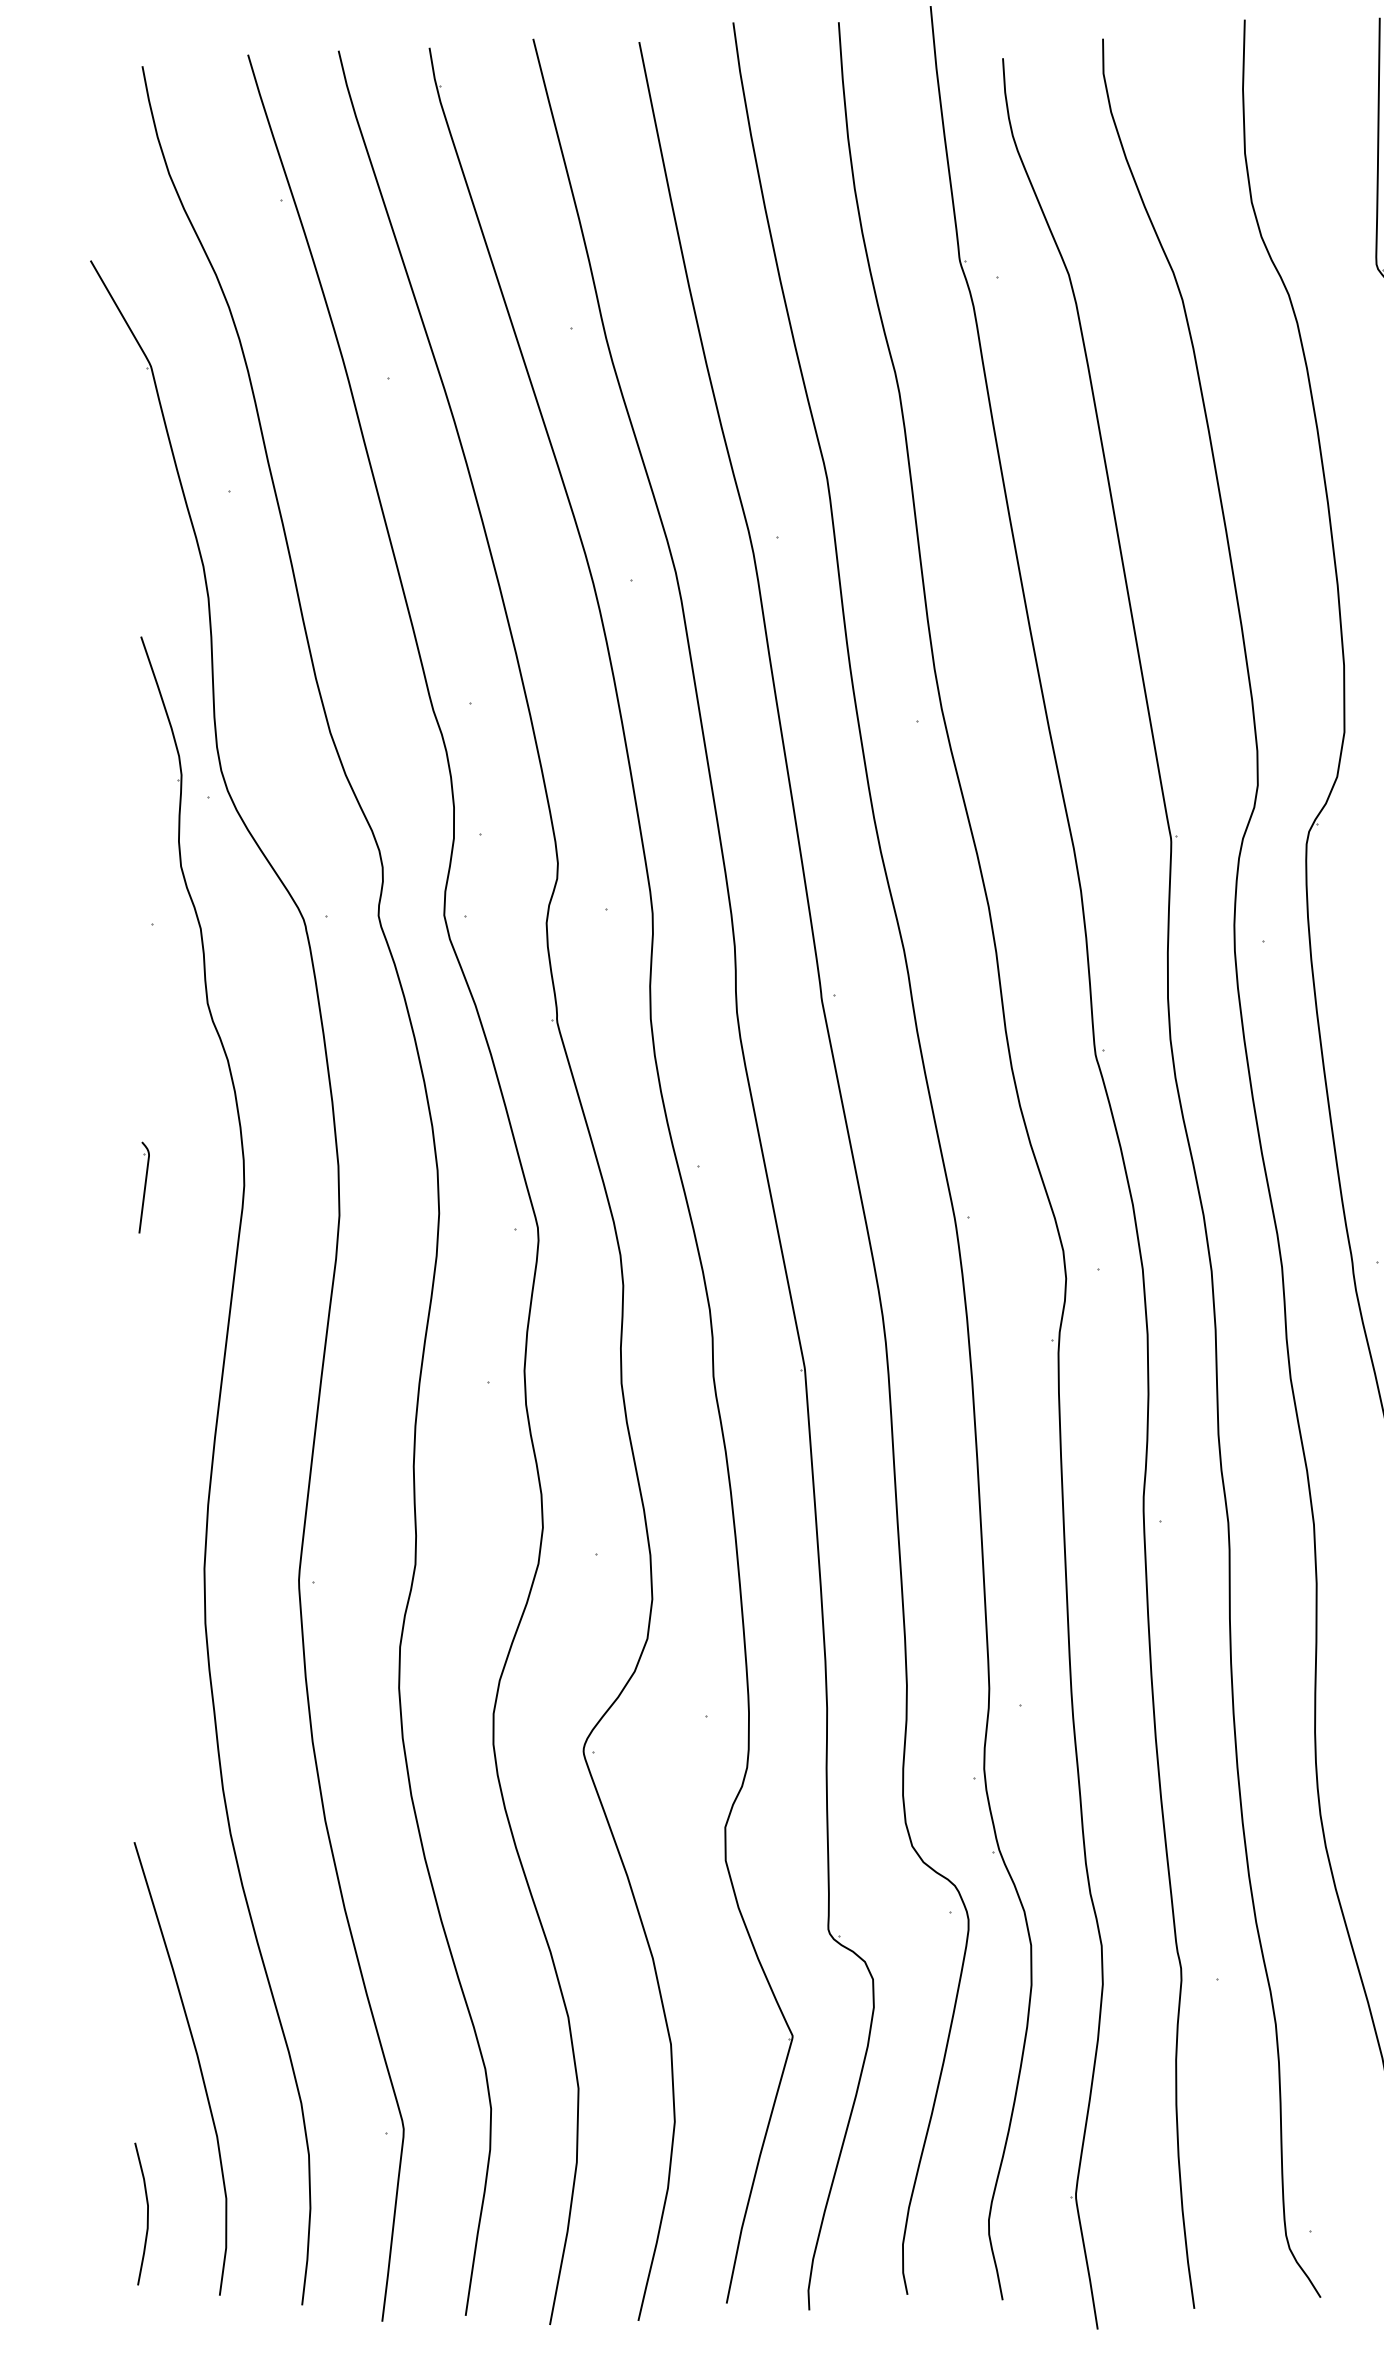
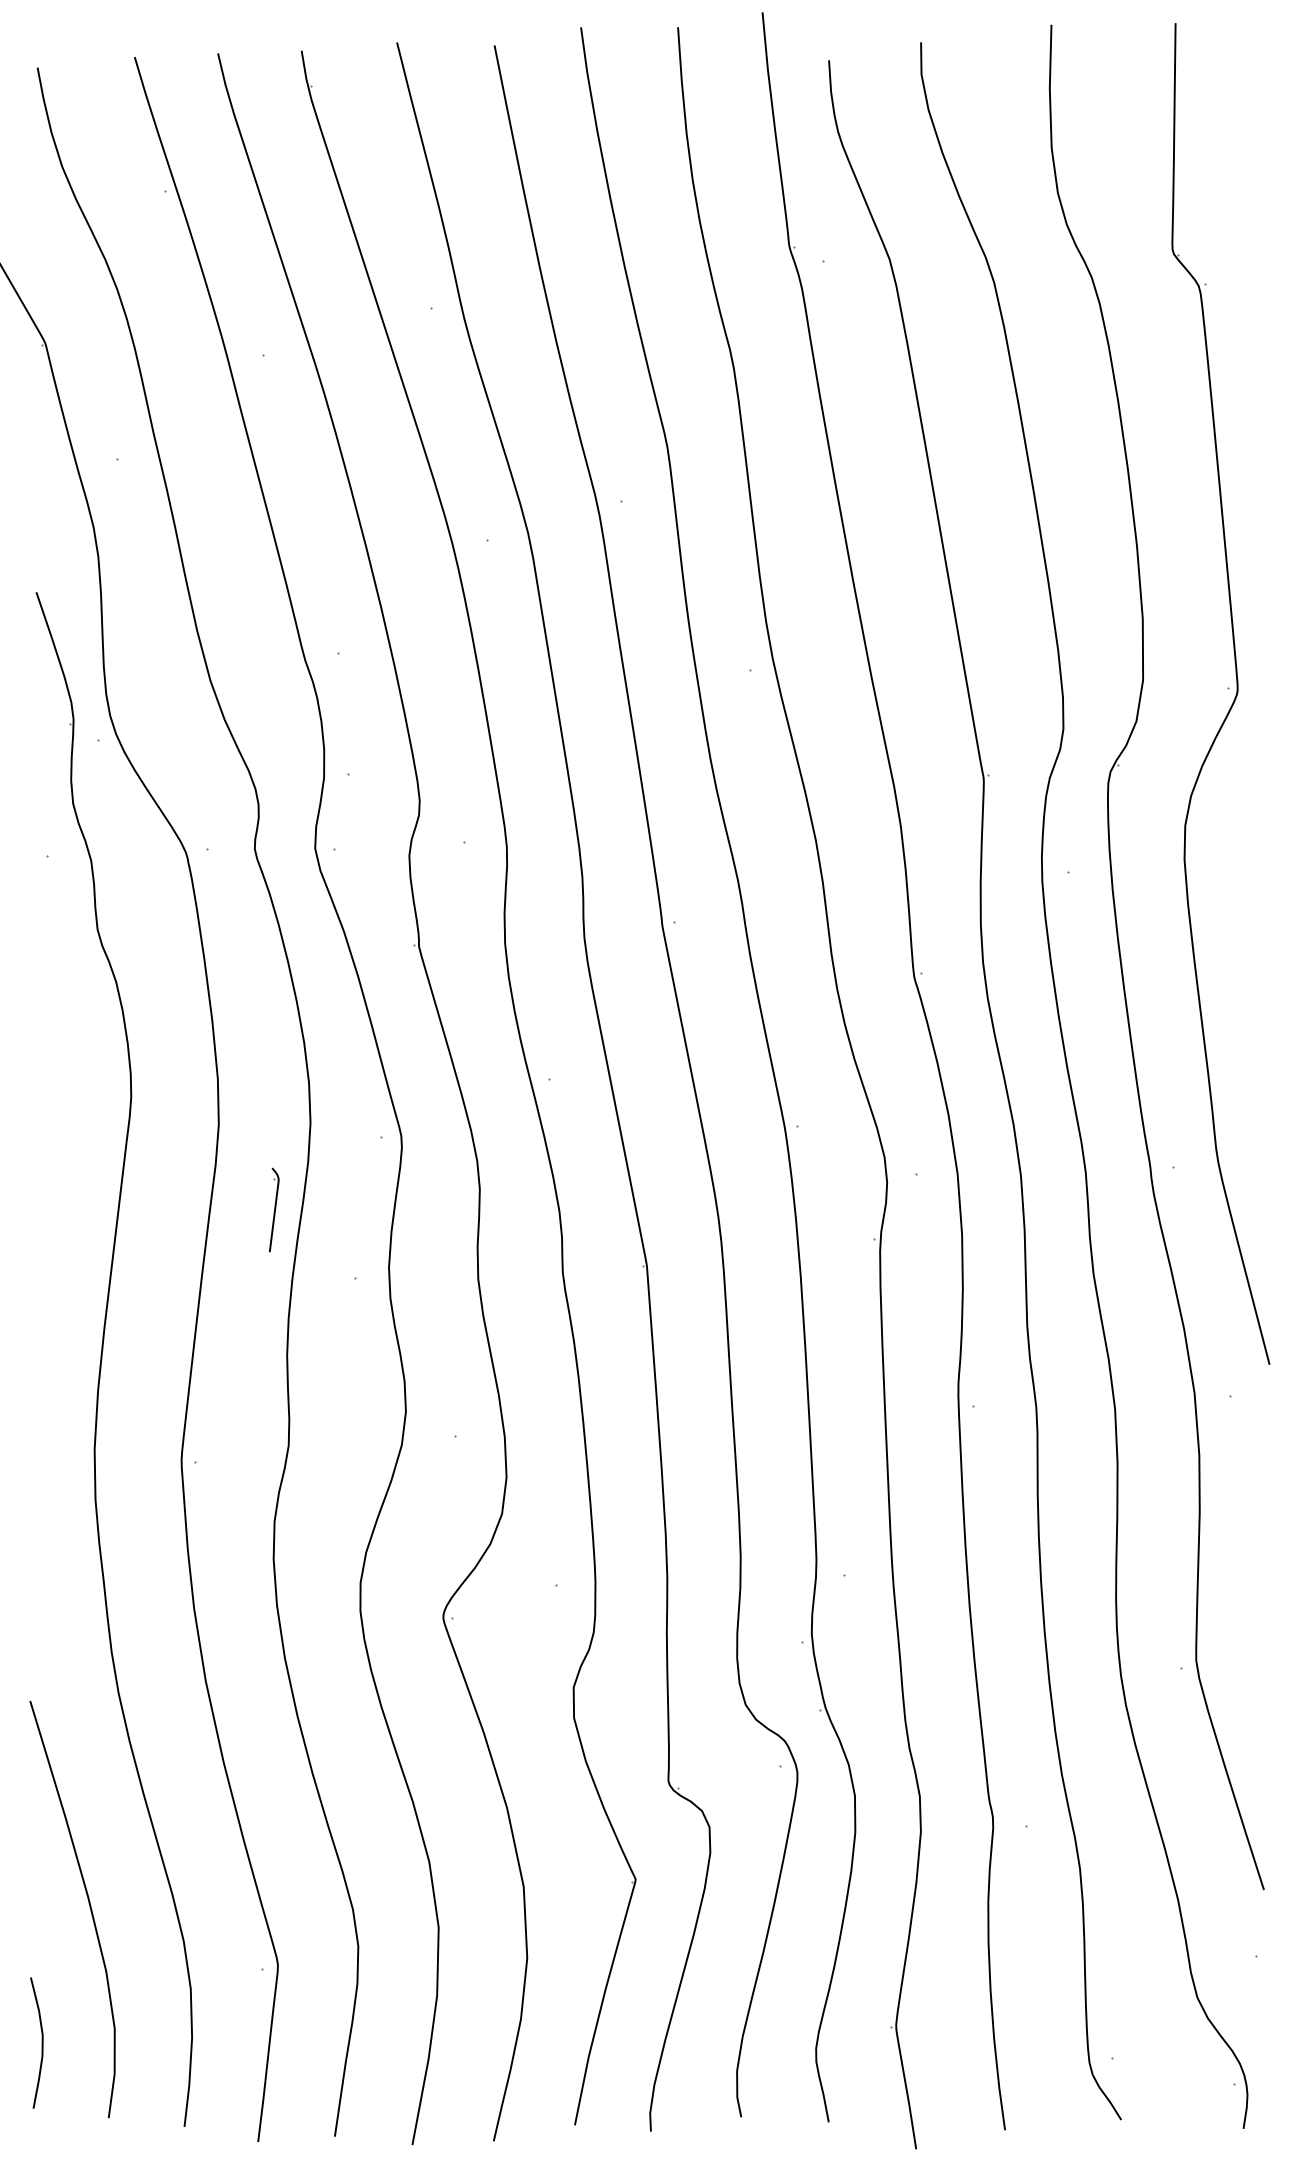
part: (144, 1187) -> (274, 1209), moved

